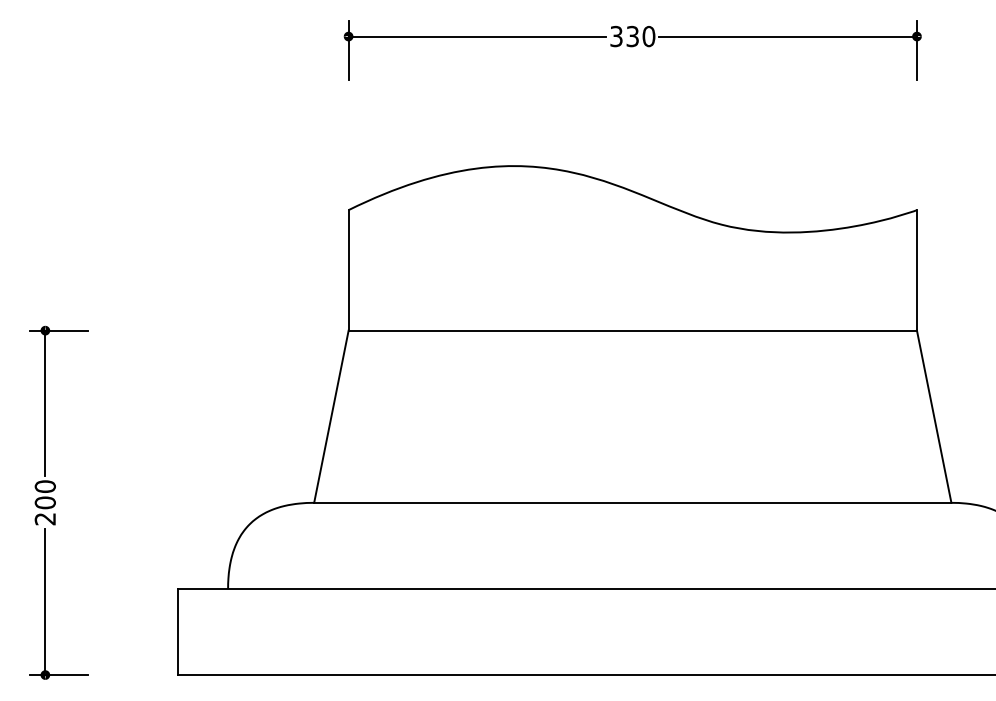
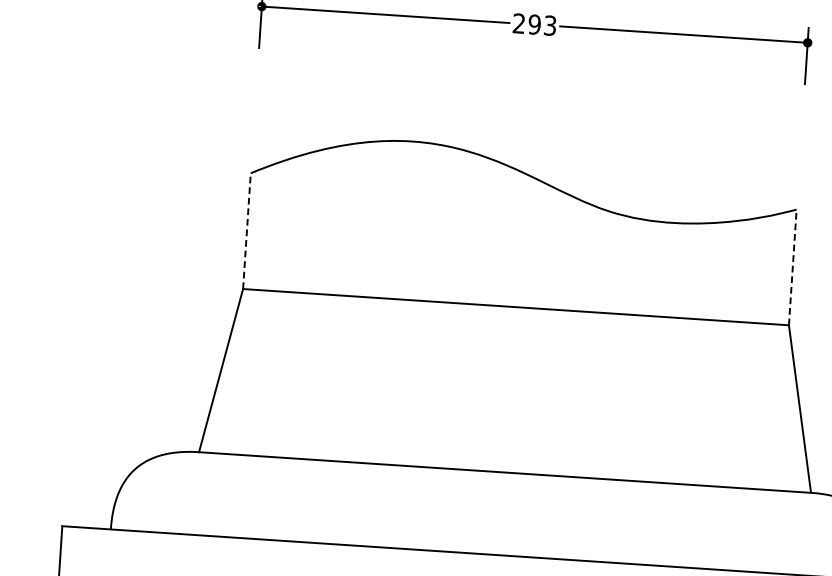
text: (632, 36) -> (534, 24), 330 -> 293
line: (348, 269) -> (246, 230), solid -> dashed
line: (916, 269) -> (792, 266), solid -> dashed

